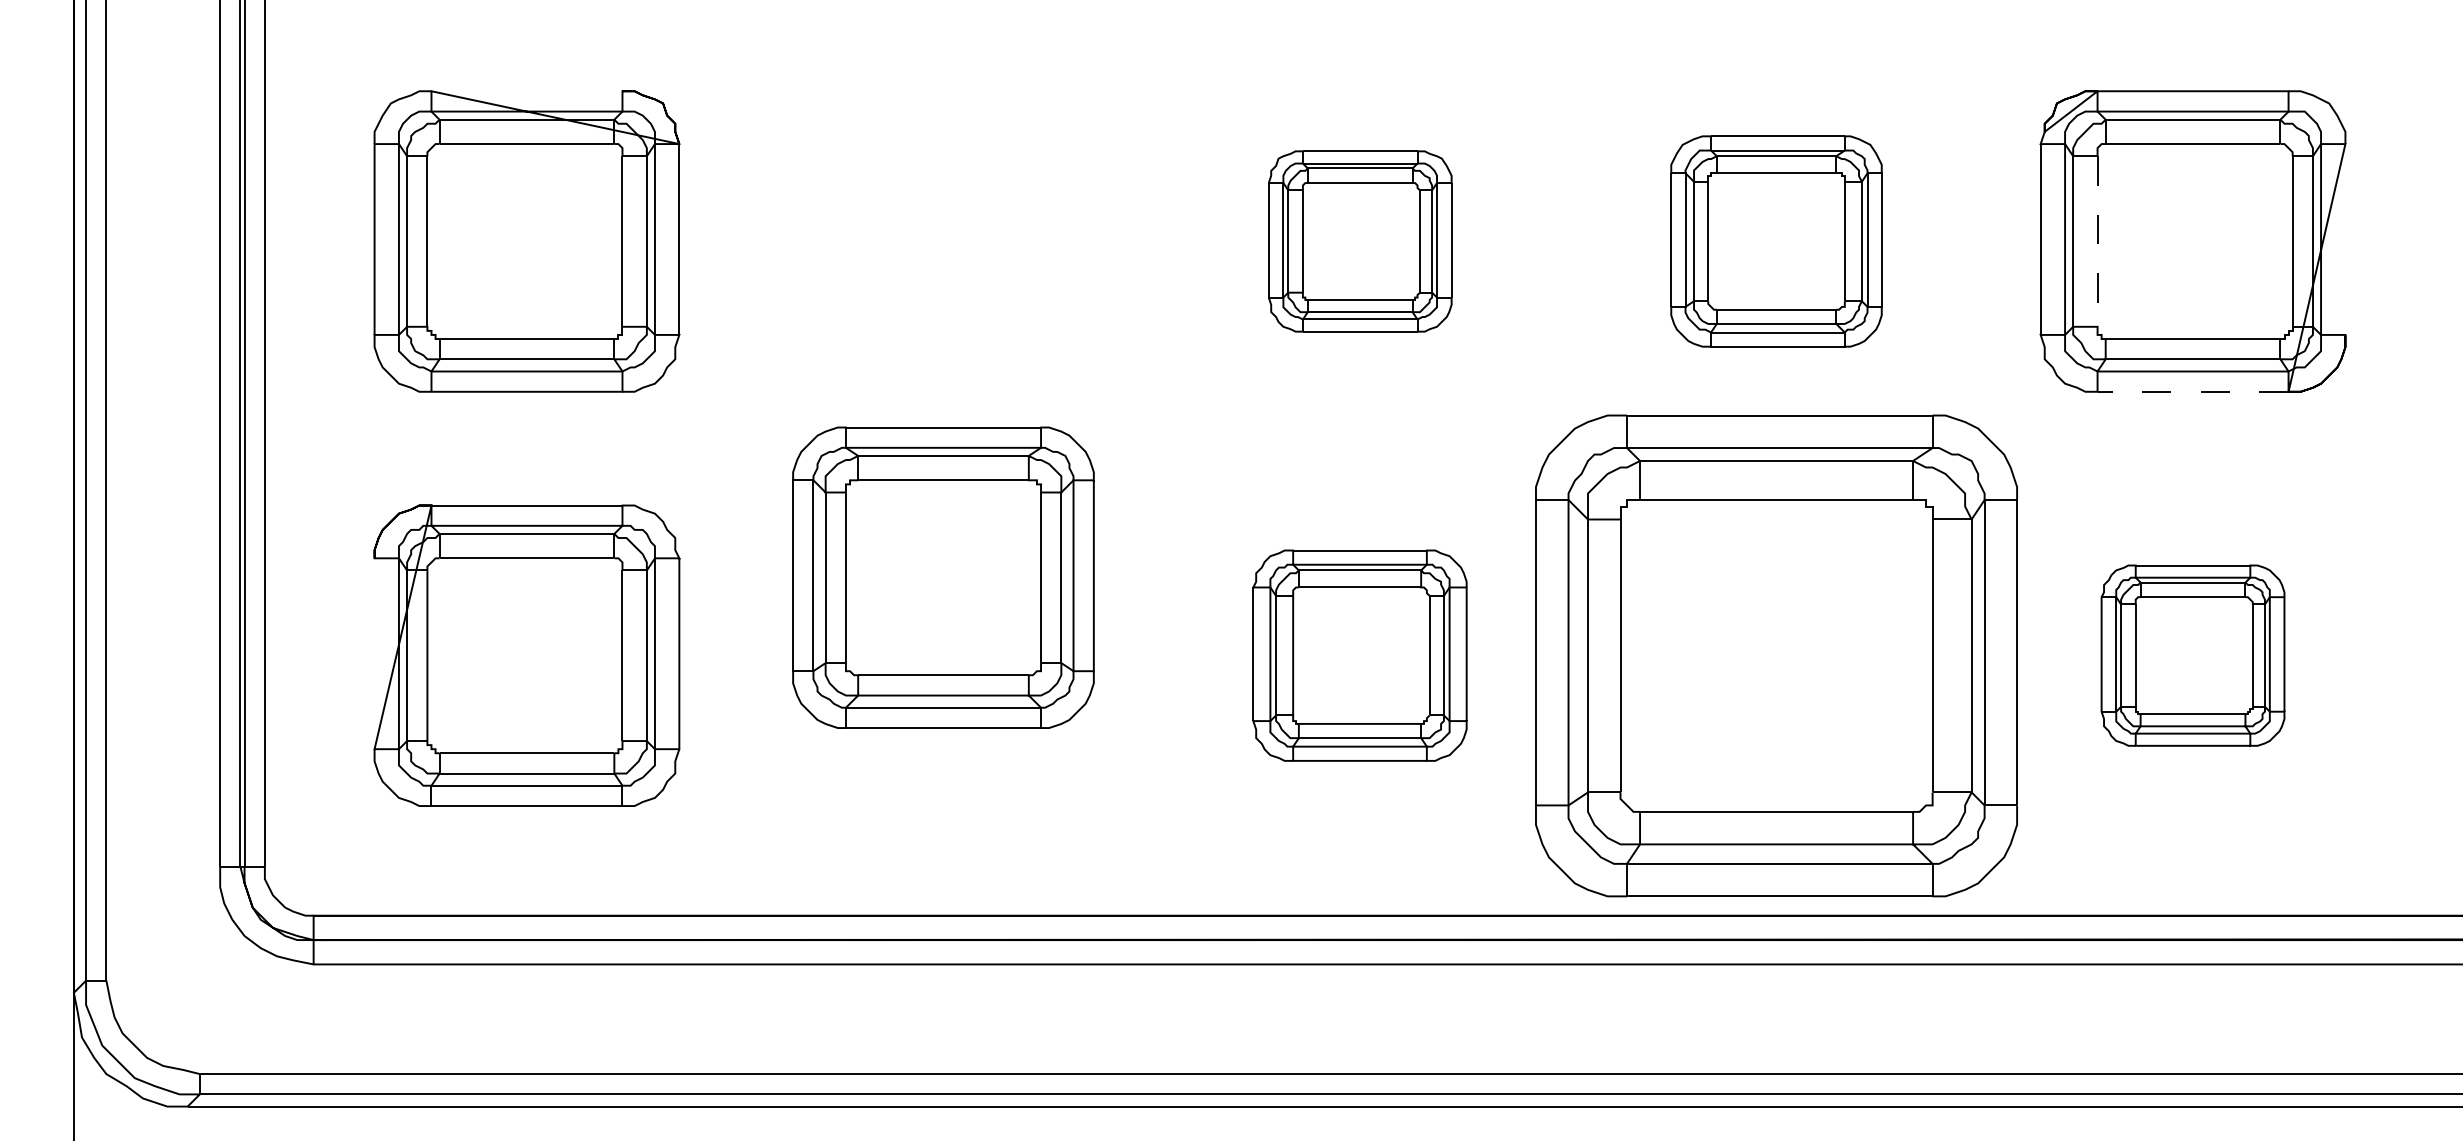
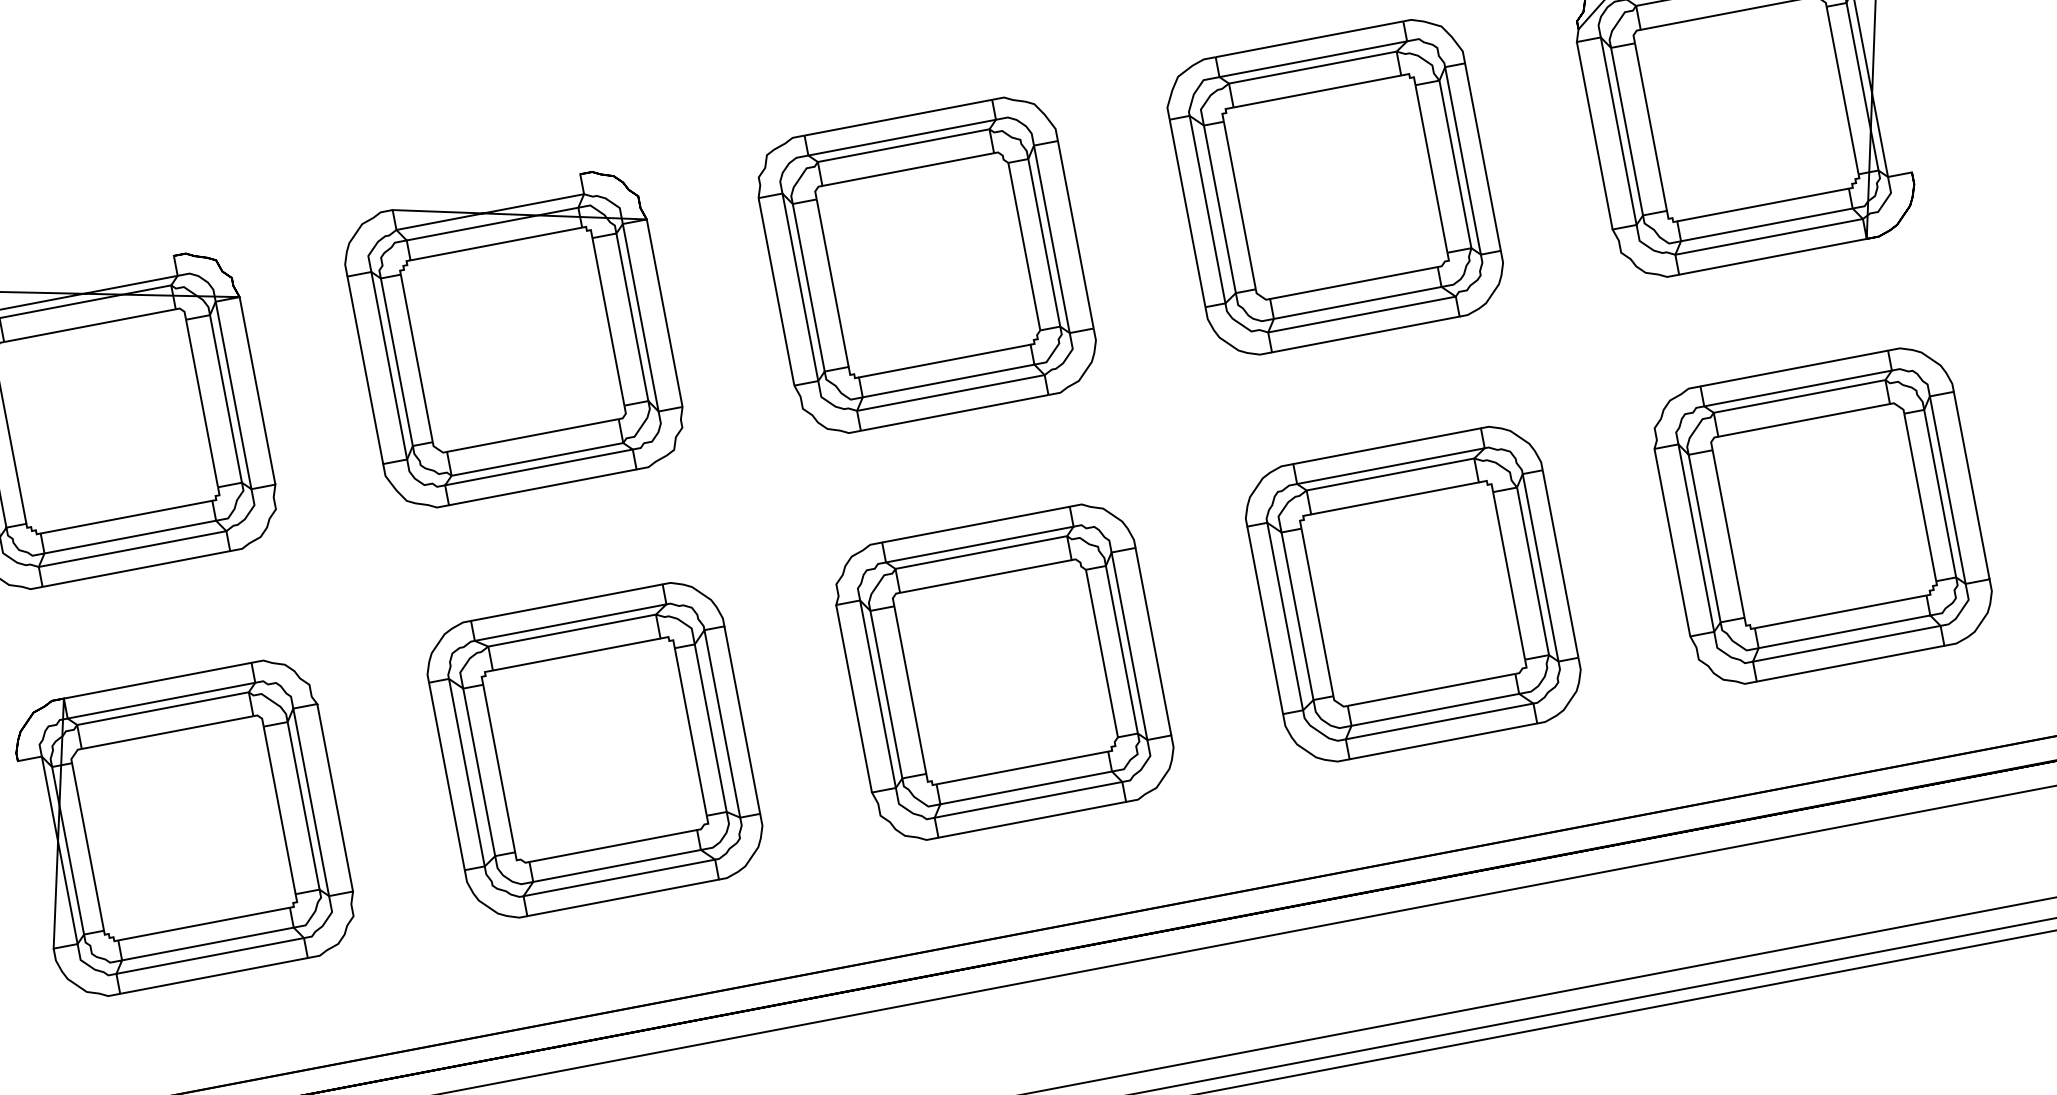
part: (941, 237) -> (514, 339), added
part: (1360, 241) -> (926, 265), size x1.67
part: (1776, 241) -> (1335, 187), size x1.43
line: (2097, 242) -> (1651, 128), dashed -> solid
line: (2192, 391) -> (1772, 256), dashed -> solid
part: (943, 577) -> (594, 750), moved
part: (1359, 655) -> (1003, 672), size x1.43
part: (1776, 655) -> (1413, 593), size x0.62
part: (2192, 655) -> (1821, 515), size x1.67

